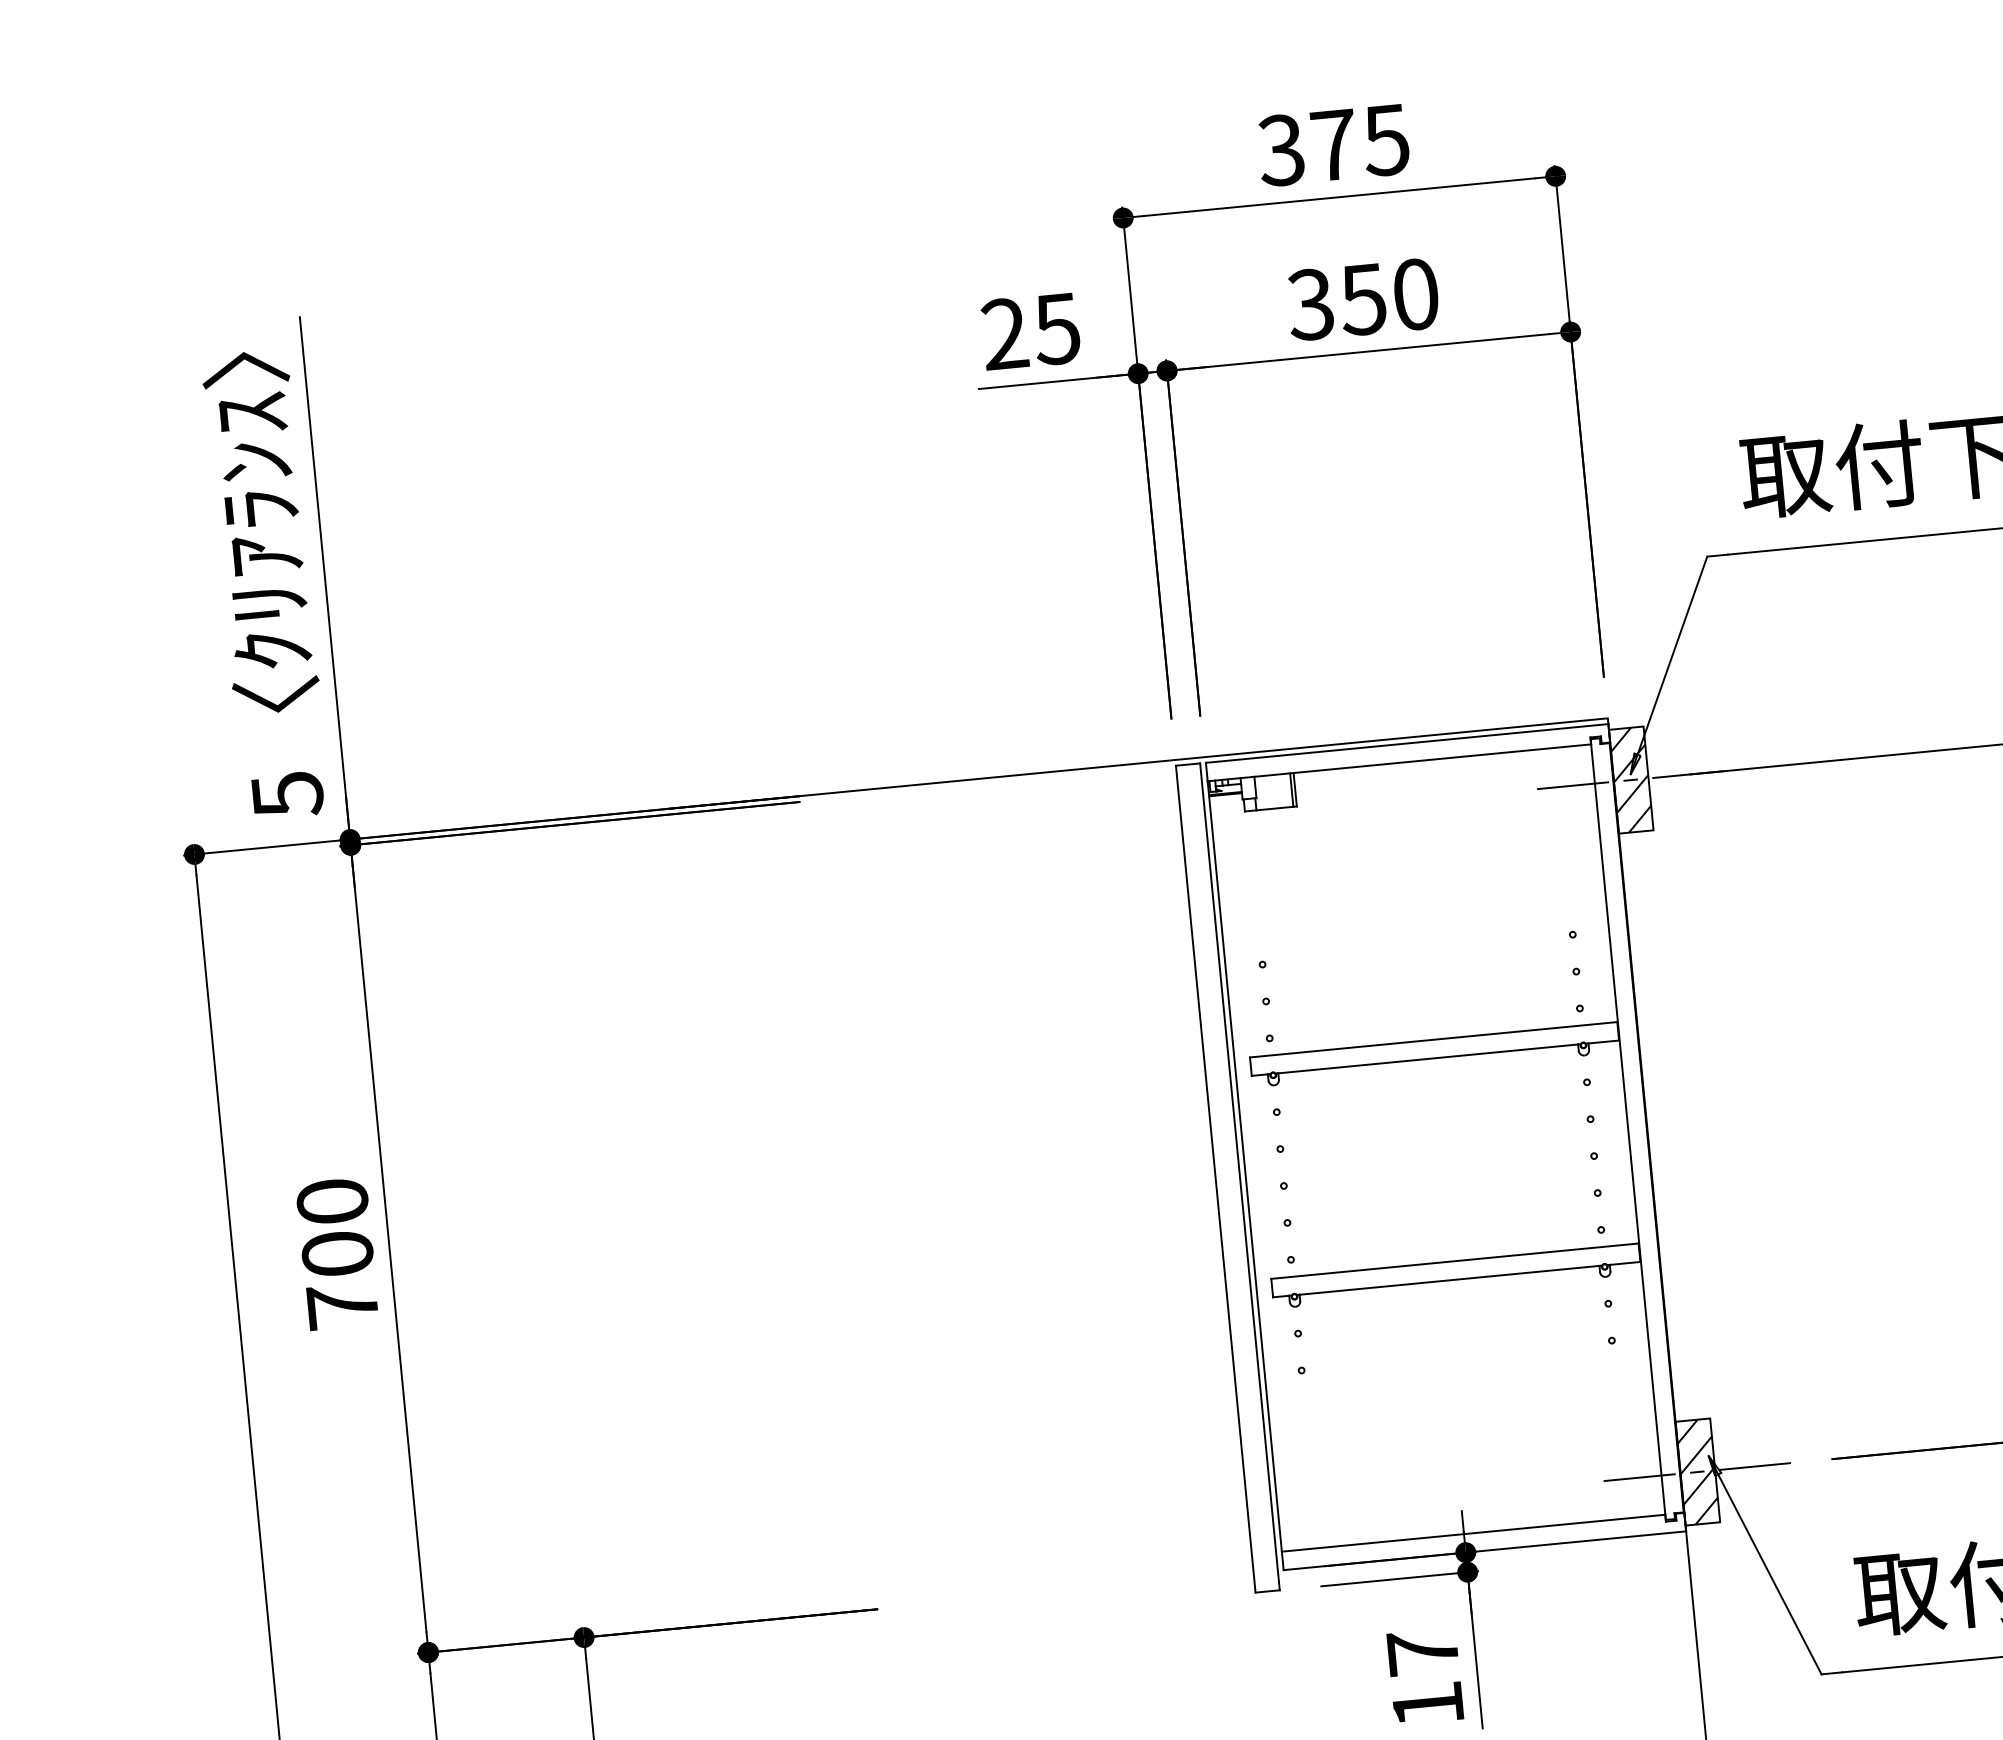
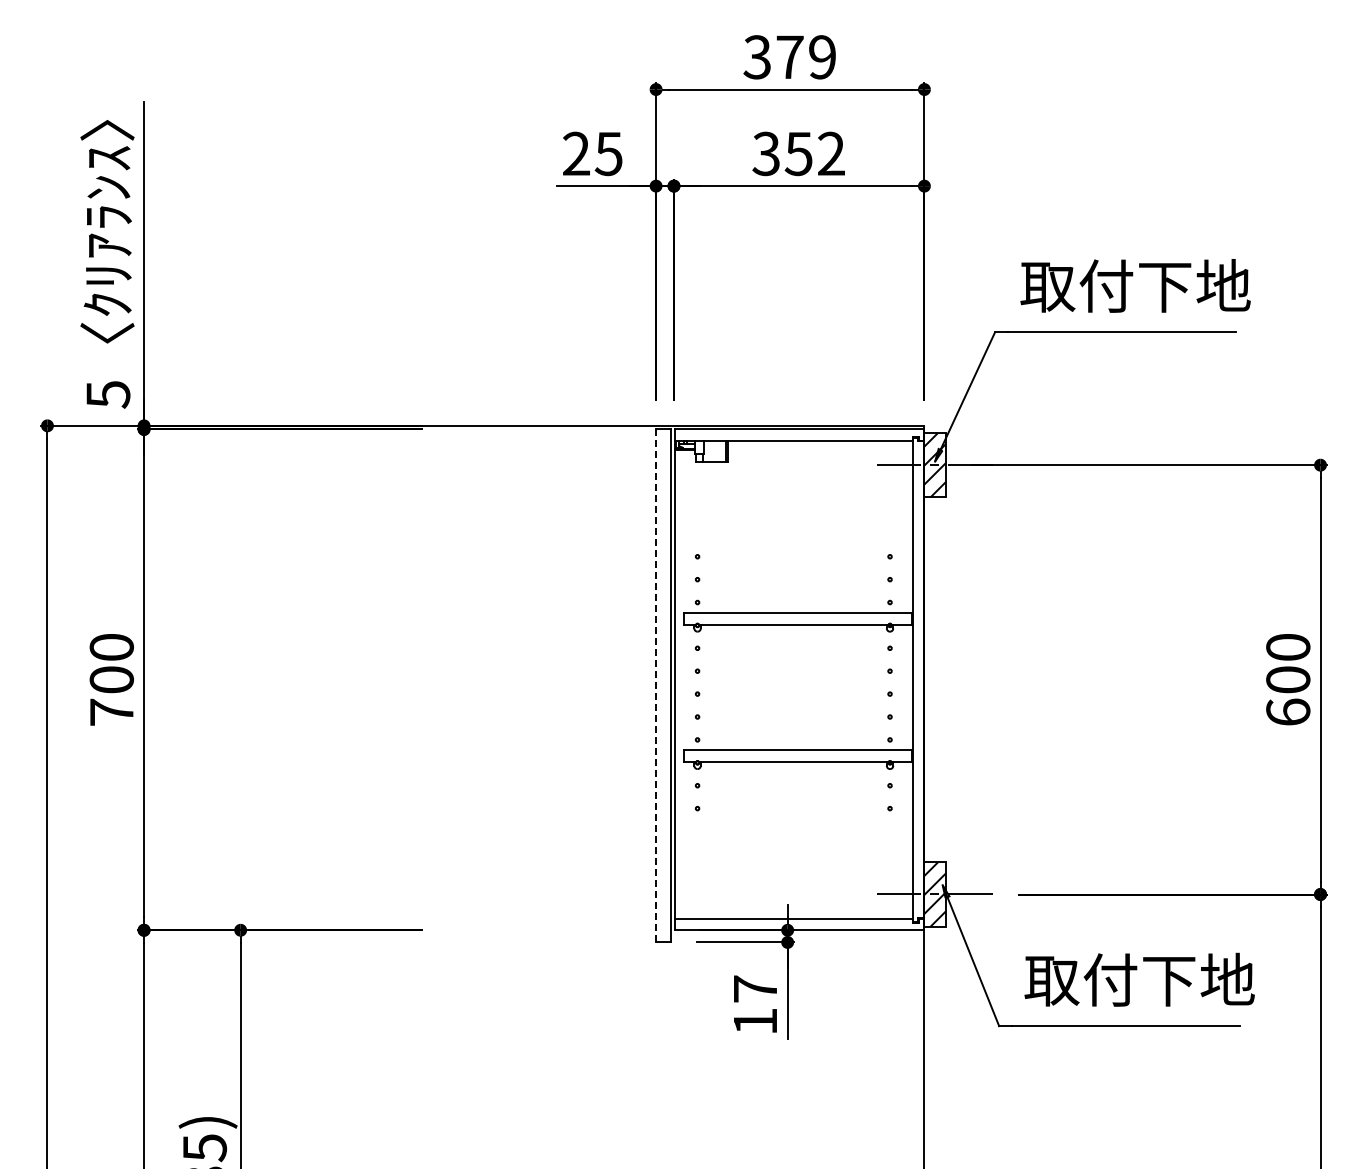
text: (1384, 140) -> (821, 57), 375 -> 379
text: (1415, 293) -> (831, 153), 350 -> 352
line: (1216, 1178) -> (656, 685), solid -> dashed

